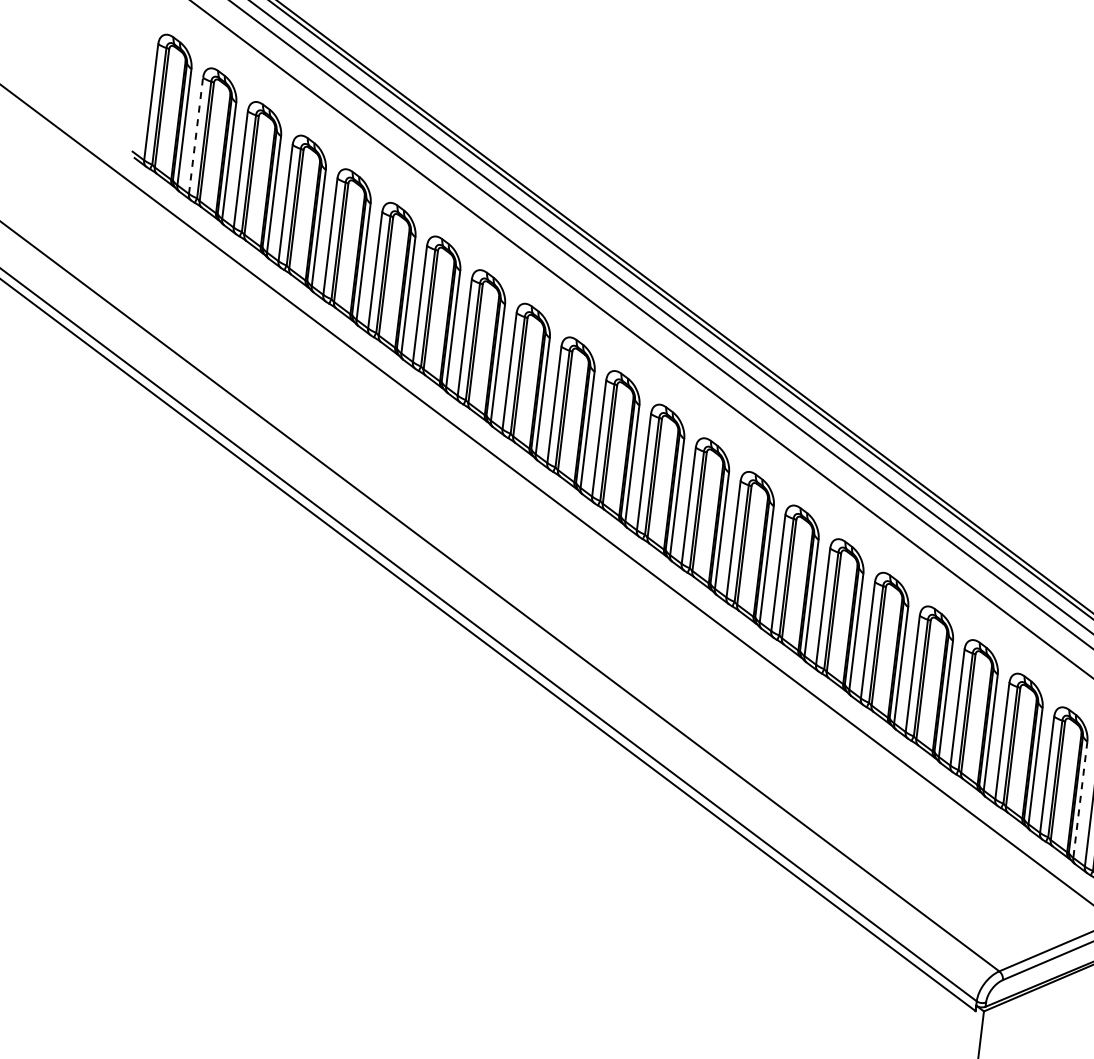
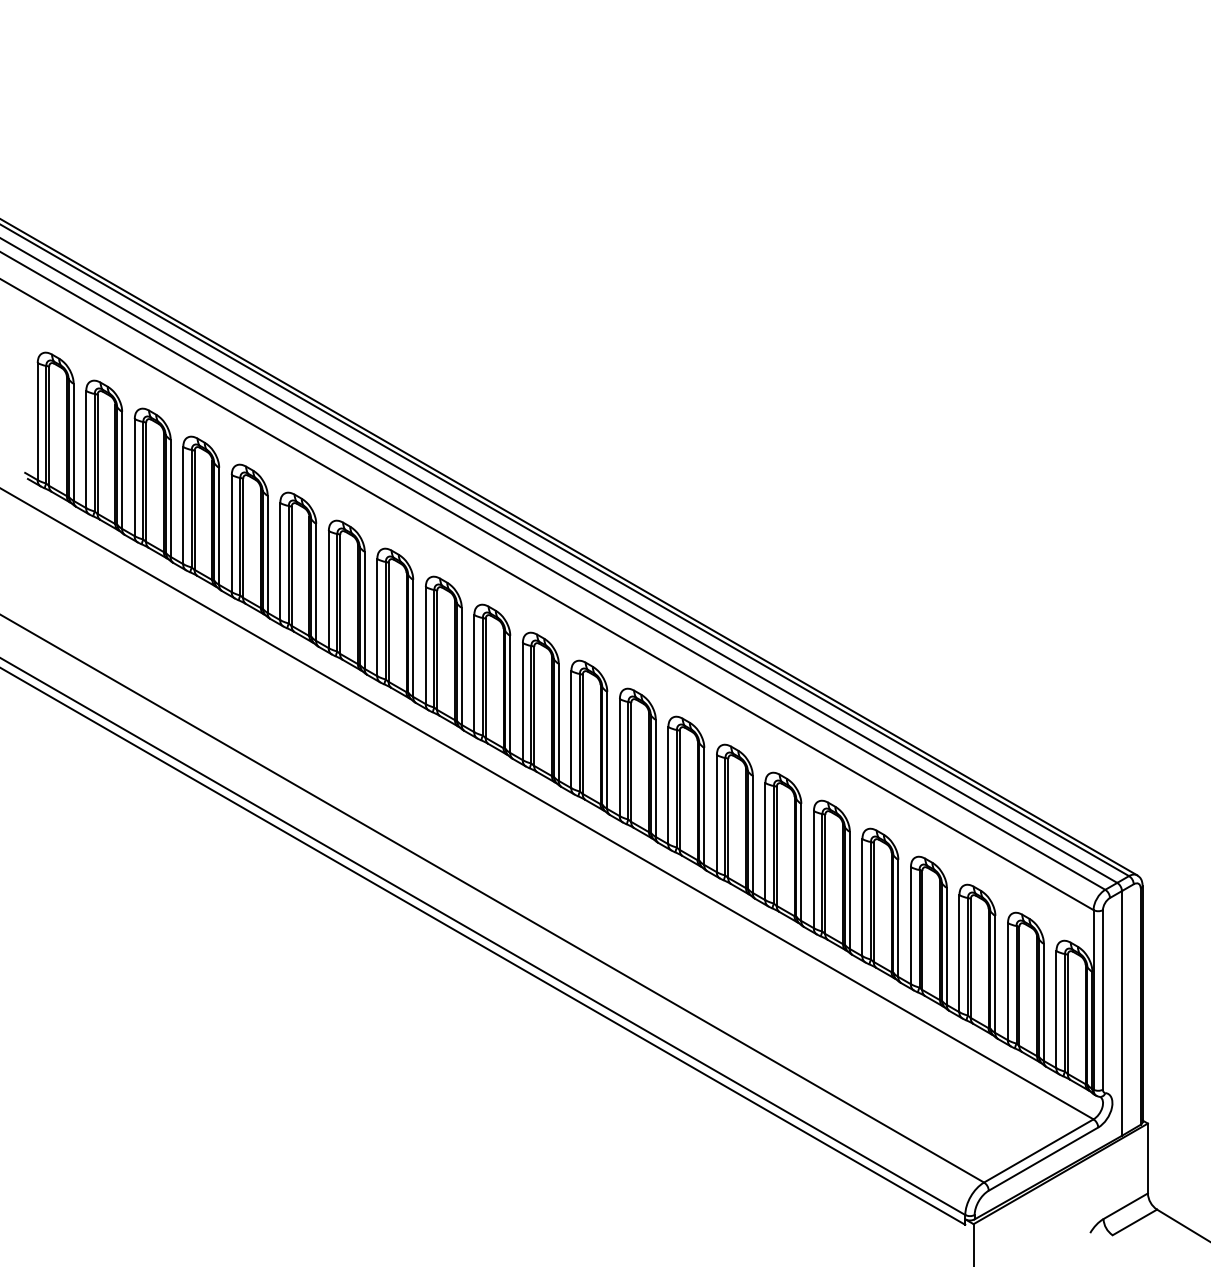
line: (196, 135) -> (86, 449), dashed -> solid
line: (1079, 799) -> (1043, 1002), dashed -> solid

